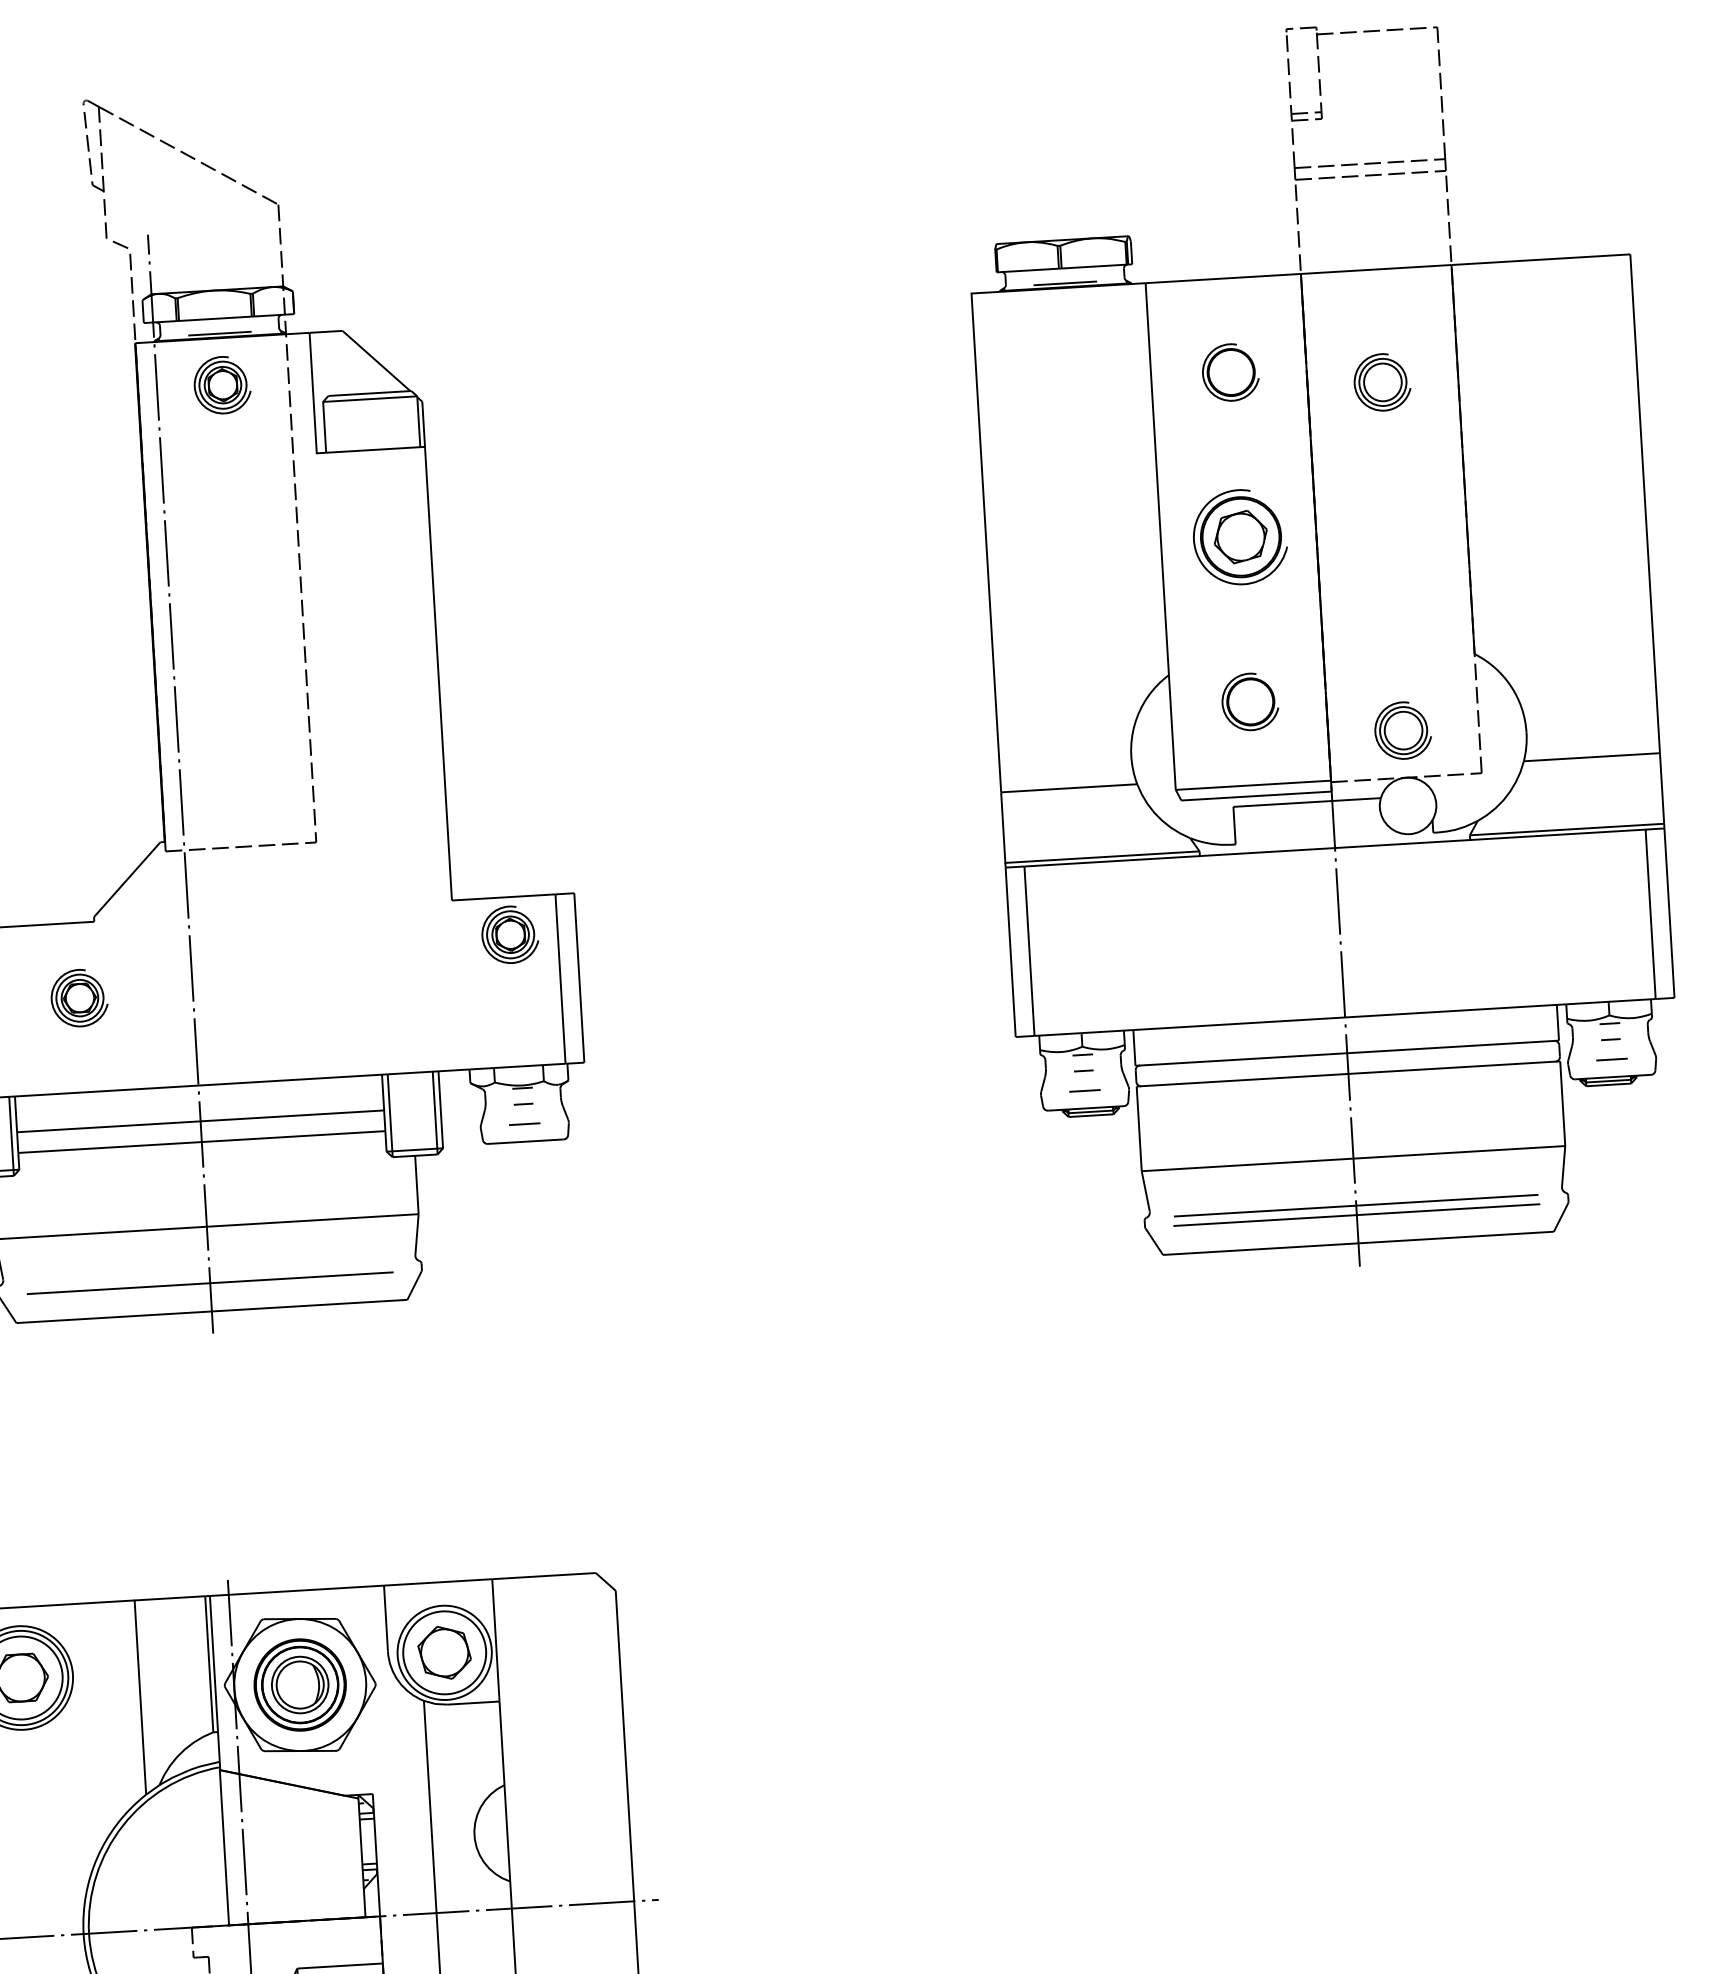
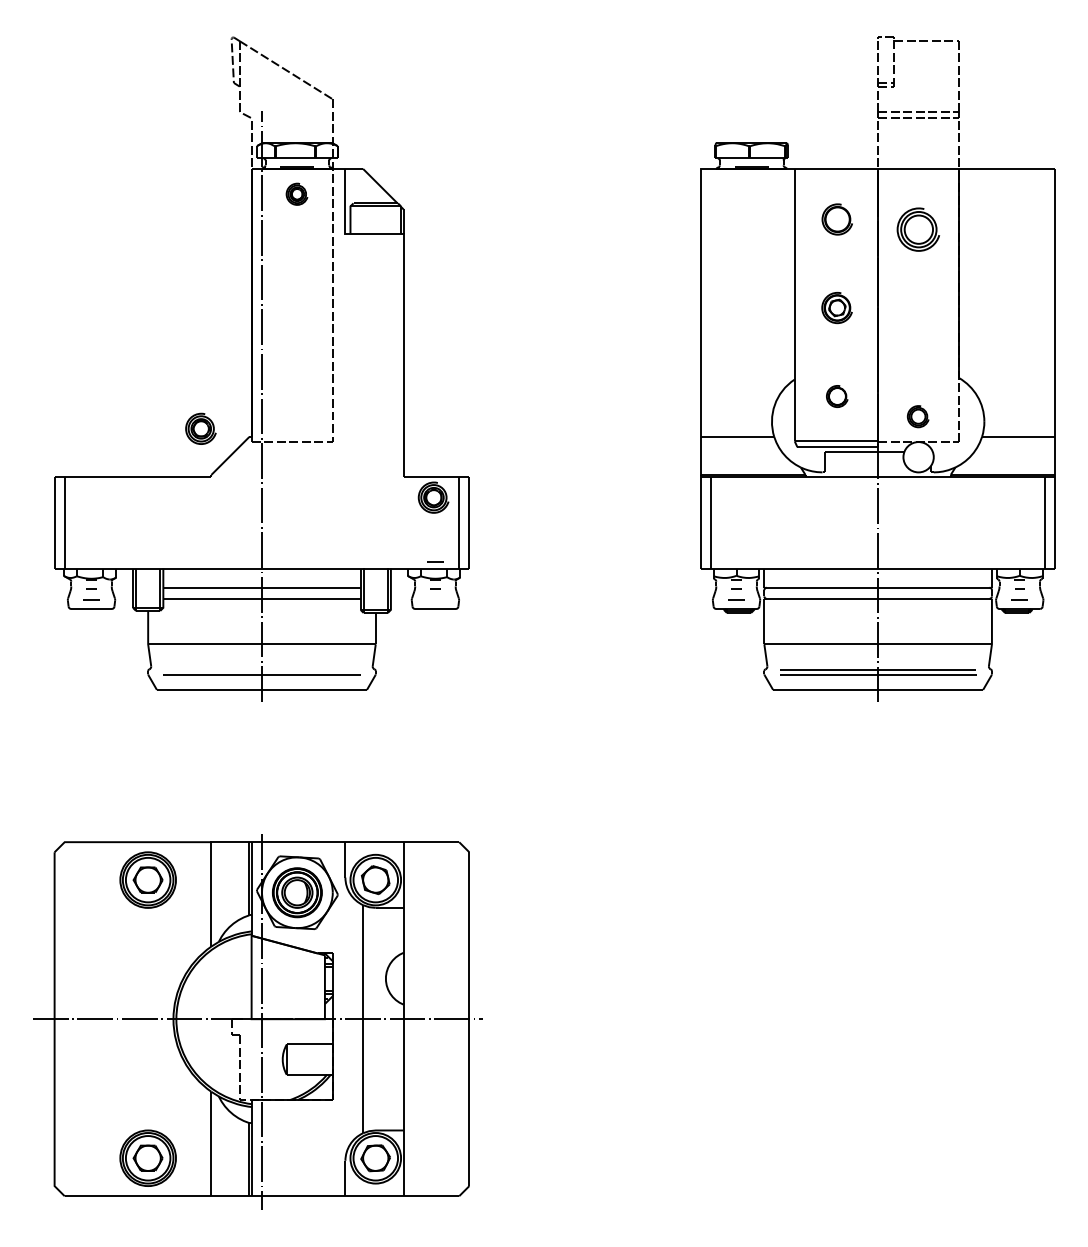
part: (1380, 382) -> (917, 229), size x1.4
part: (221, 385) -> (296, 194), size x0.7
part: (1238, 536) -> (836, 307), size x0.6
part: (1248, 702) -> (836, 396), size x0.7
part: (1401, 730) -> (917, 416), size x0.7
part: (78, 997) -> (200, 428), moved
line: (524, 1124) -> (435, 561), moved

